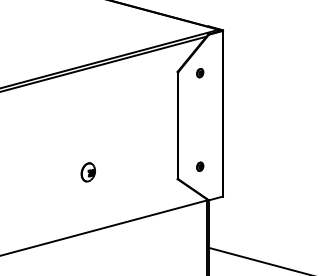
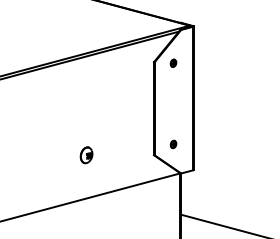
part: (88, 172) -> (86, 155), moved

